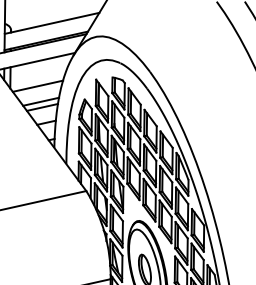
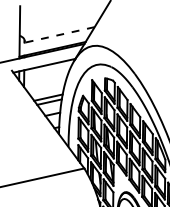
line: (51, 23) -> (56, 35), solid -> dashed
line: (37, 85) -> (45, 84), removed

